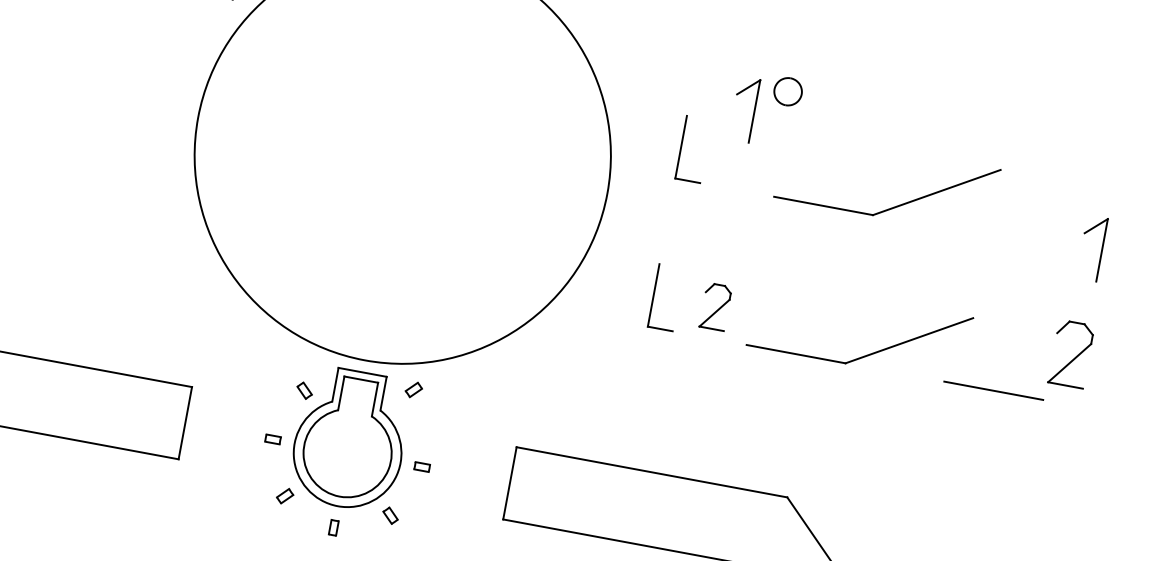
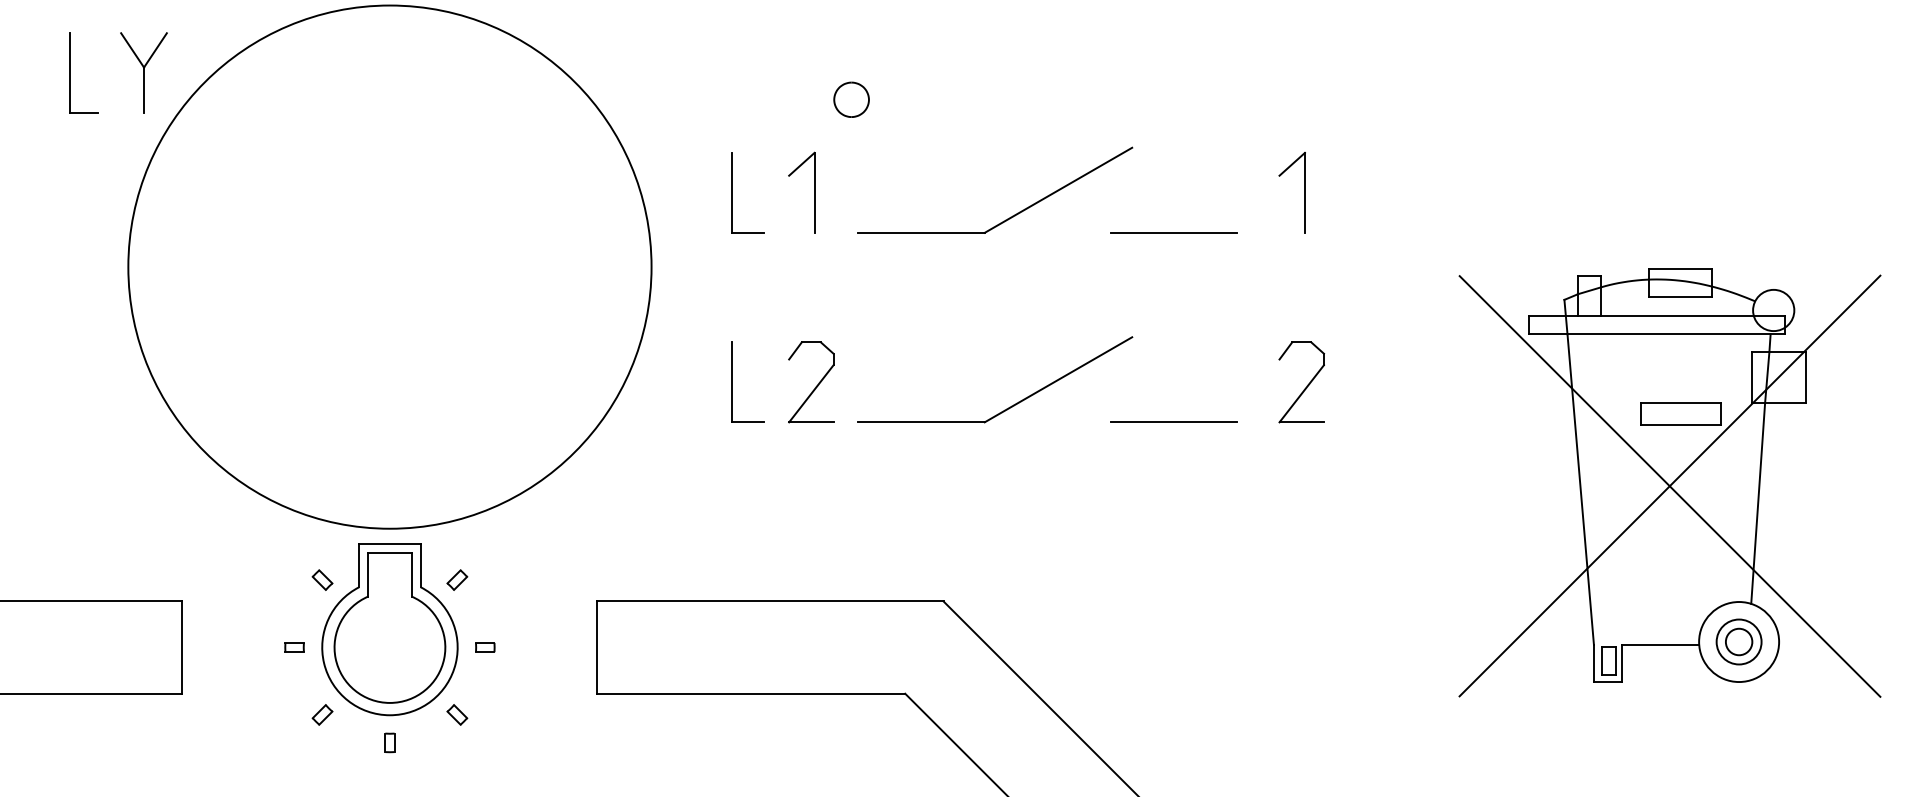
part: (754, 111) -> (814, 192), moved
line: (1021, 242) -> (1174, 232), added
part: (1101, 249) -> (1304, 192), moved
part: (715, 307) -> (811, 382), size x1.43
part: (1075, 356) -> (1307, 384), moved
part: (414, 389) -> (457, 579), moved

